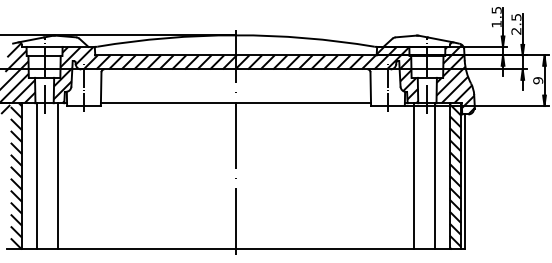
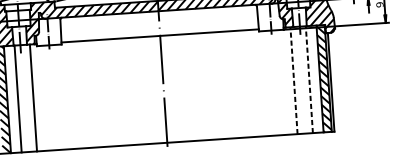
line: (414, 175) -> (294, 80), solid -> dashed
line: (435, 175) -> (309, 79), solid -> dashed

